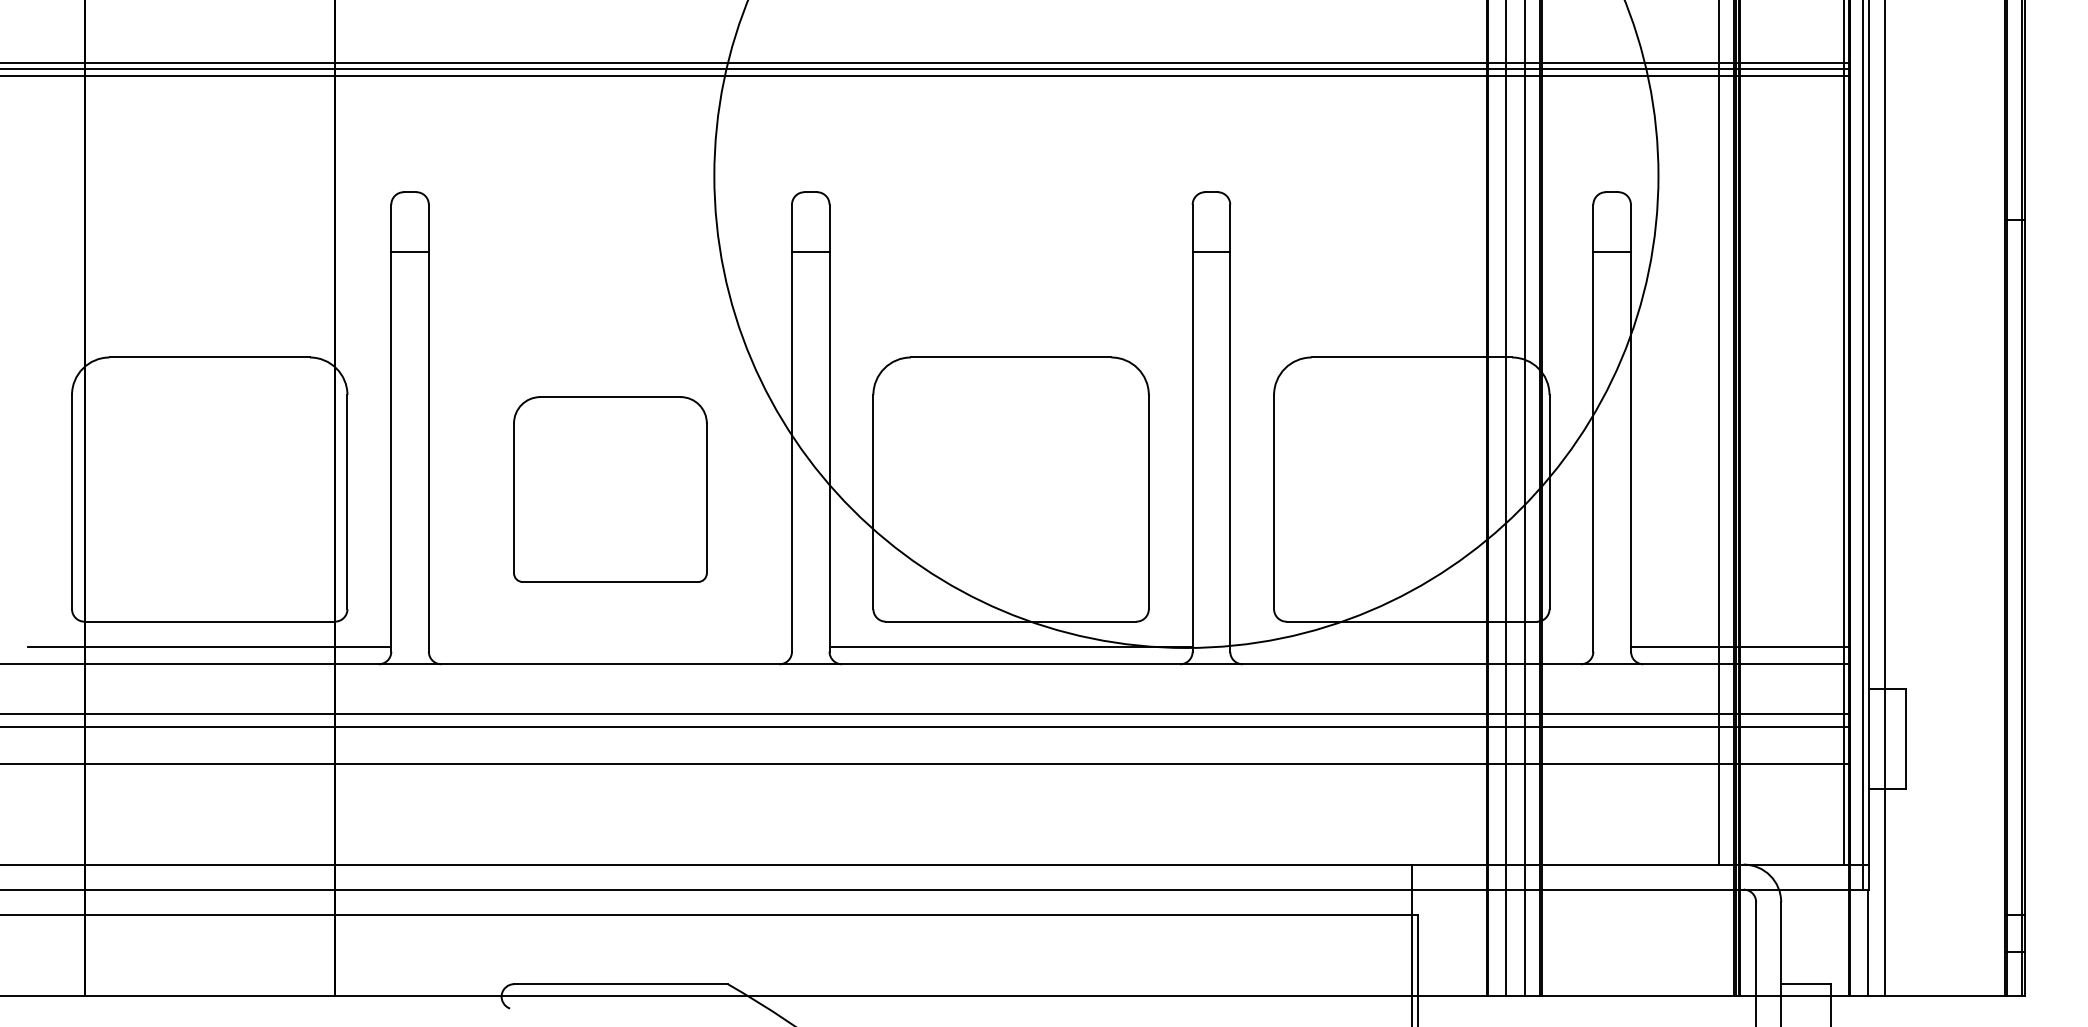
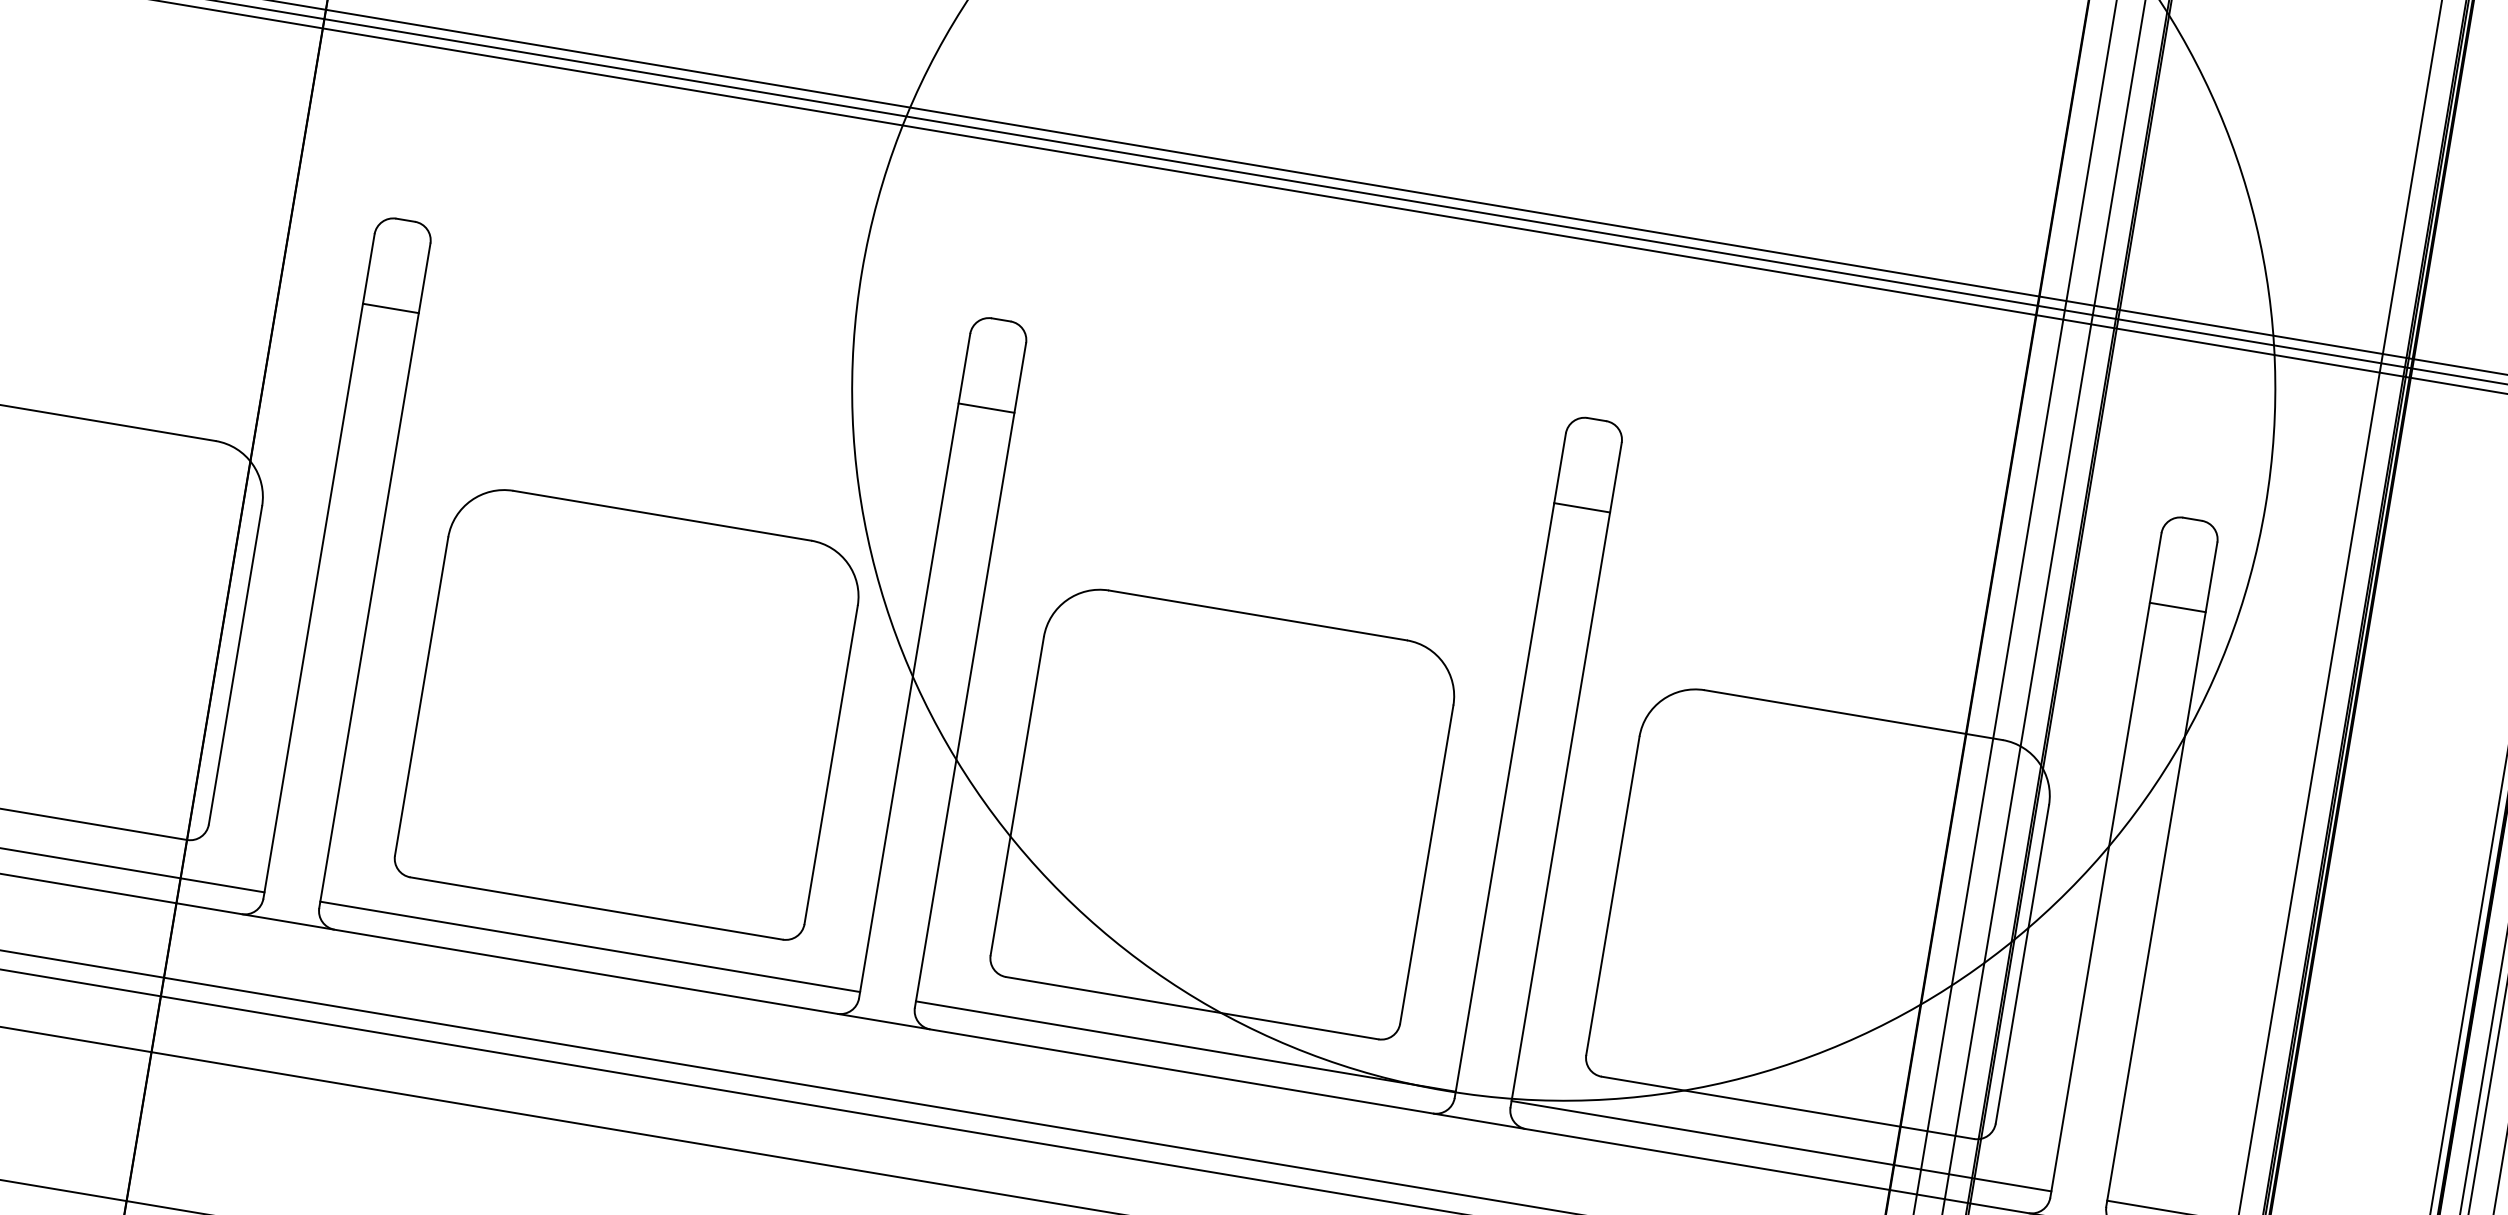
part: (610, 489) -> (629, 712), size x1.43
line: (609, 647) -> (588, 946), added
line: (1411, 647) -> (1781, 1146), added

